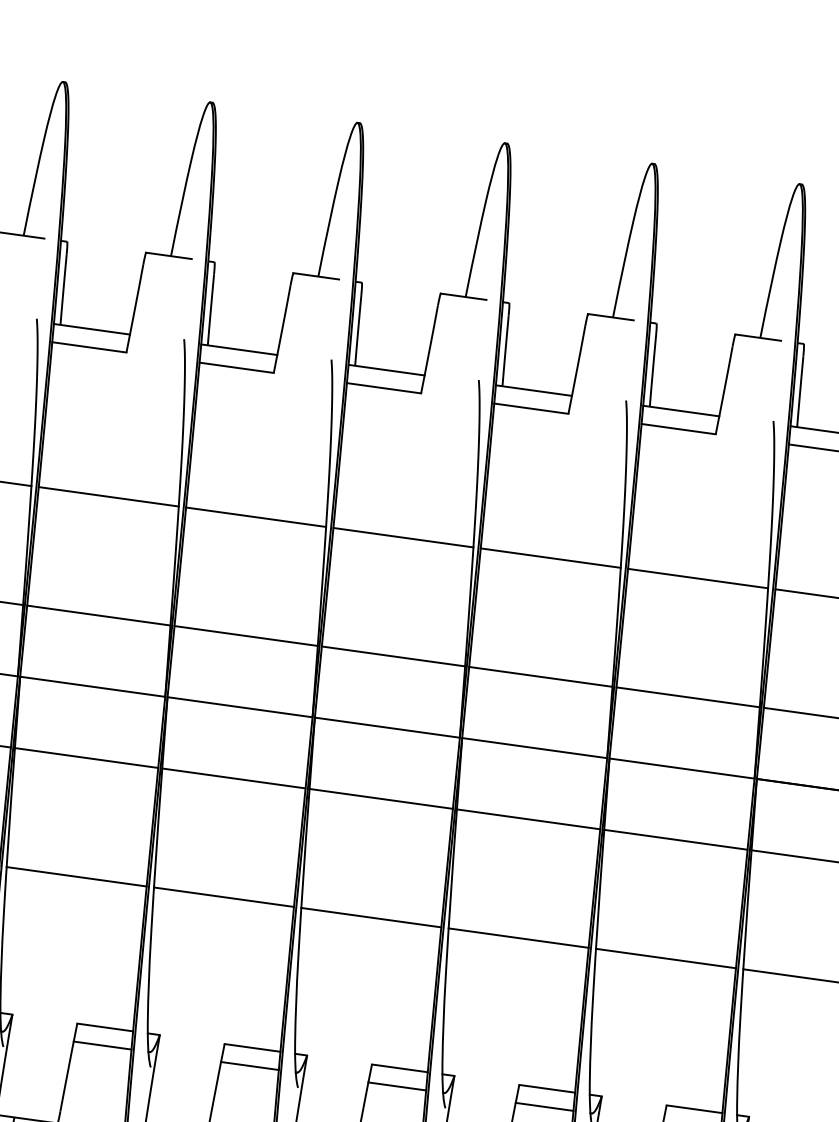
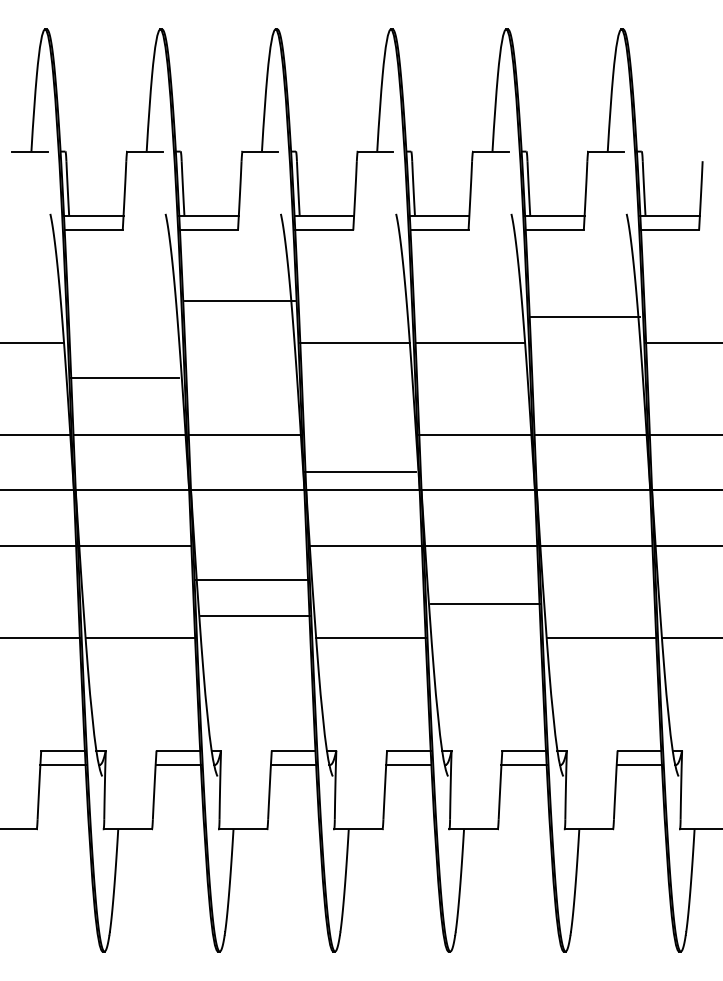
line: (108, 496) -> (124, 377), moved
line: (255, 516) -> (239, 300), moved
line: (698, 577) -> (585, 316), moved
line: (393, 656) -> (360, 472), moved
line: (233, 778) -> (250, 579), moved
line: (223, 897) -> (255, 616), moved
line: (517, 938) -> (485, 604), moved

